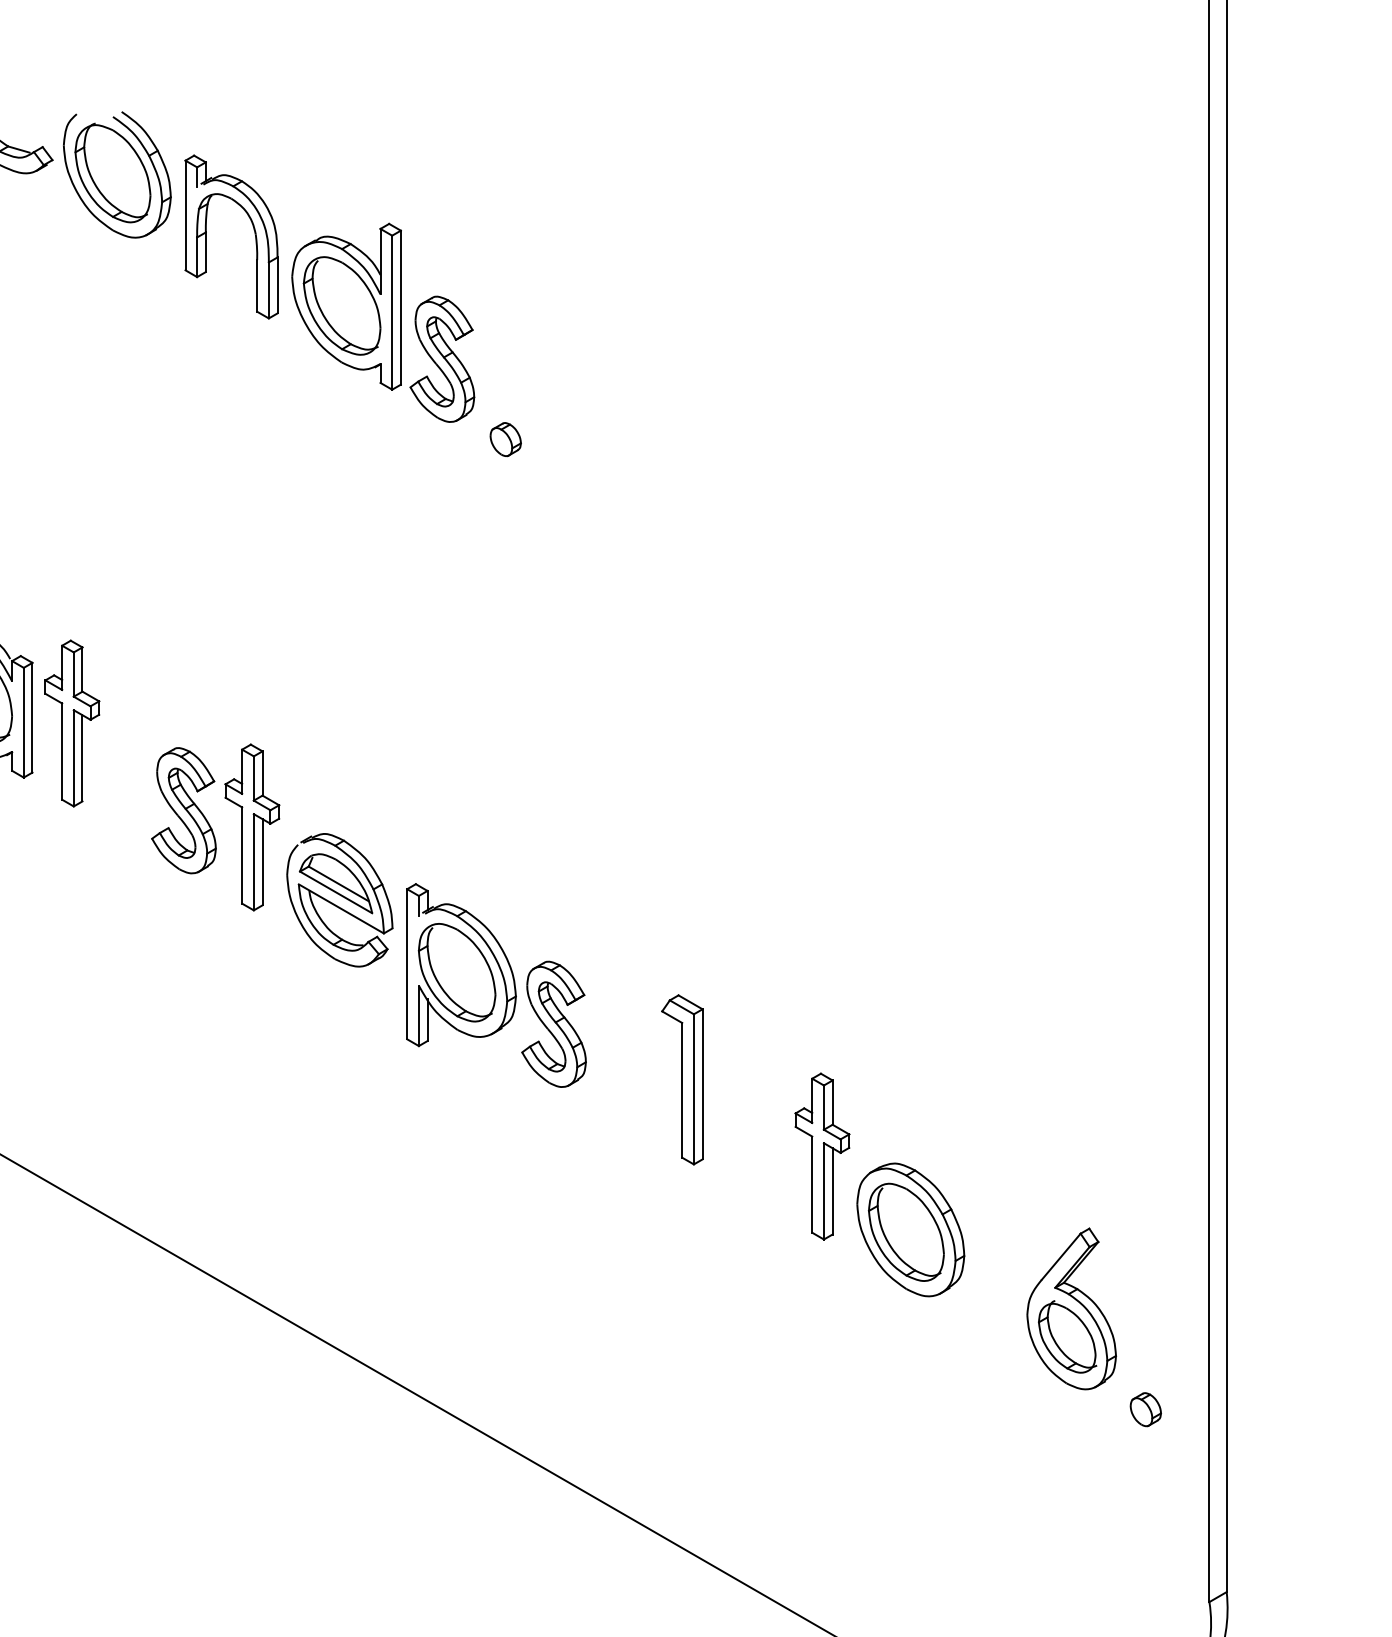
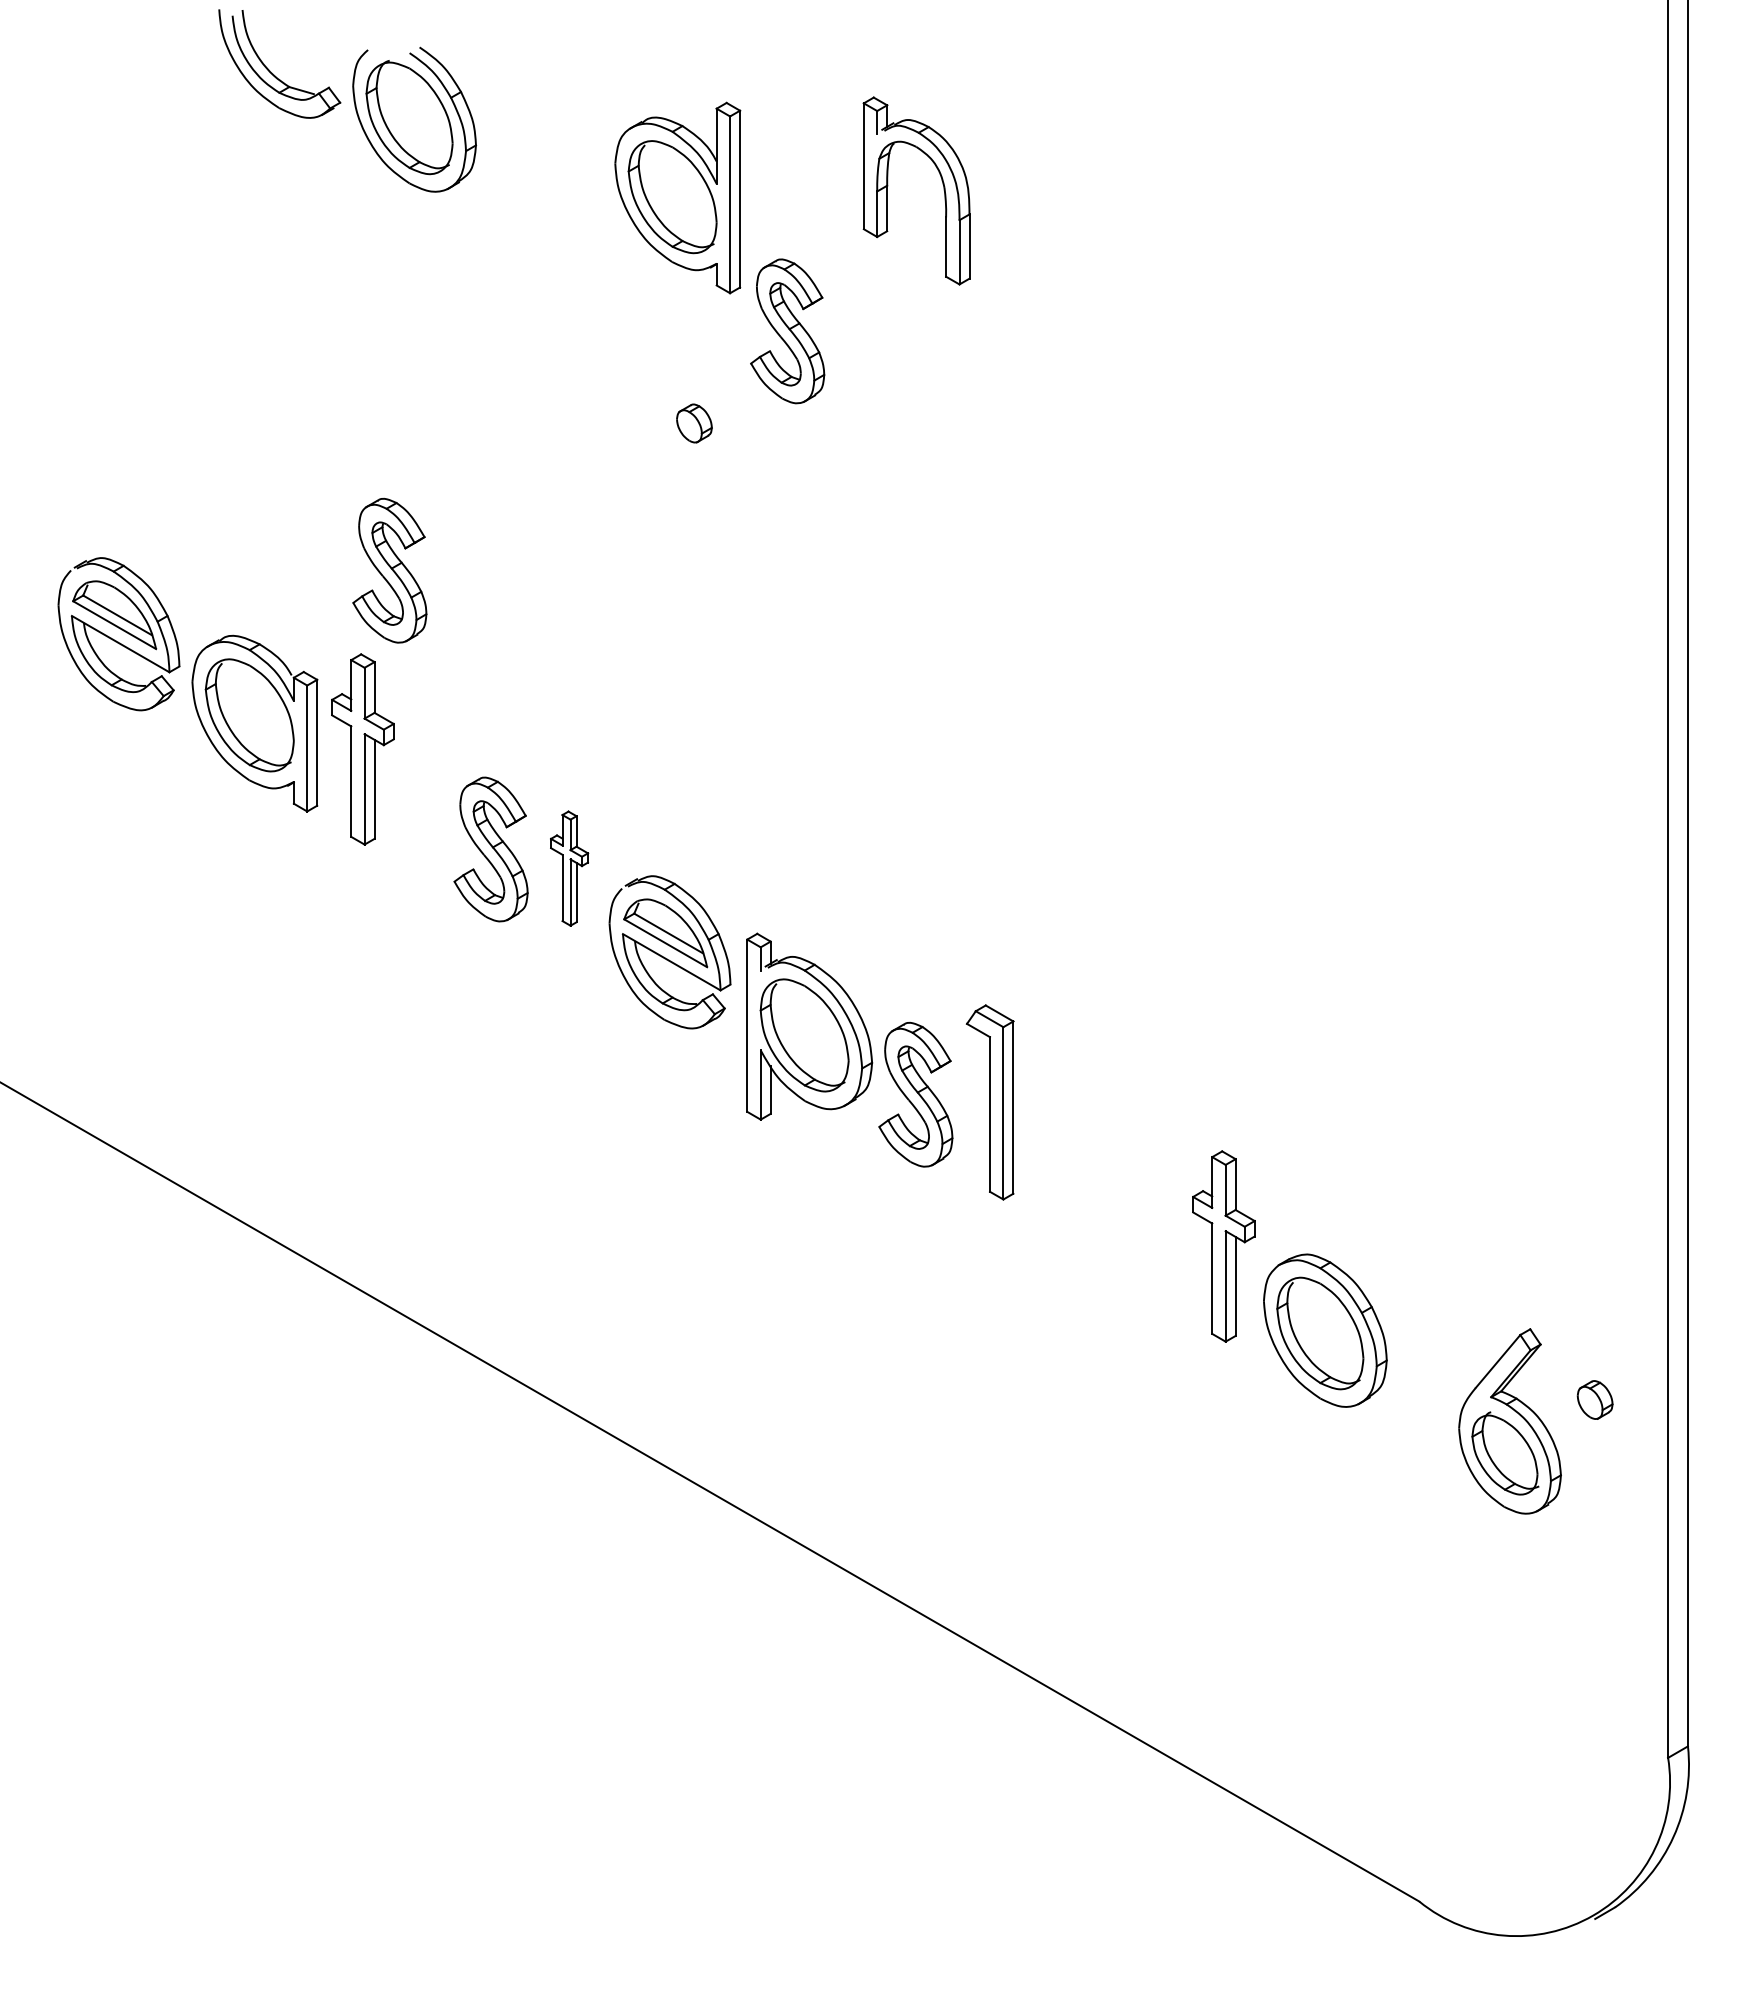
part: (254, 231) -> (942, 184), moved
part: (346, 306) -> (677, 197), moved
part: (505, 439) -> (694, 423), moved
part: (95, 567) -> (389, 570), added
part: (252, 827) -> (569, 868), size x0.6
part: (681, 1079) -> (989, 1102), moved
part: (1145, 1409) -> (1594, 1399), moved

